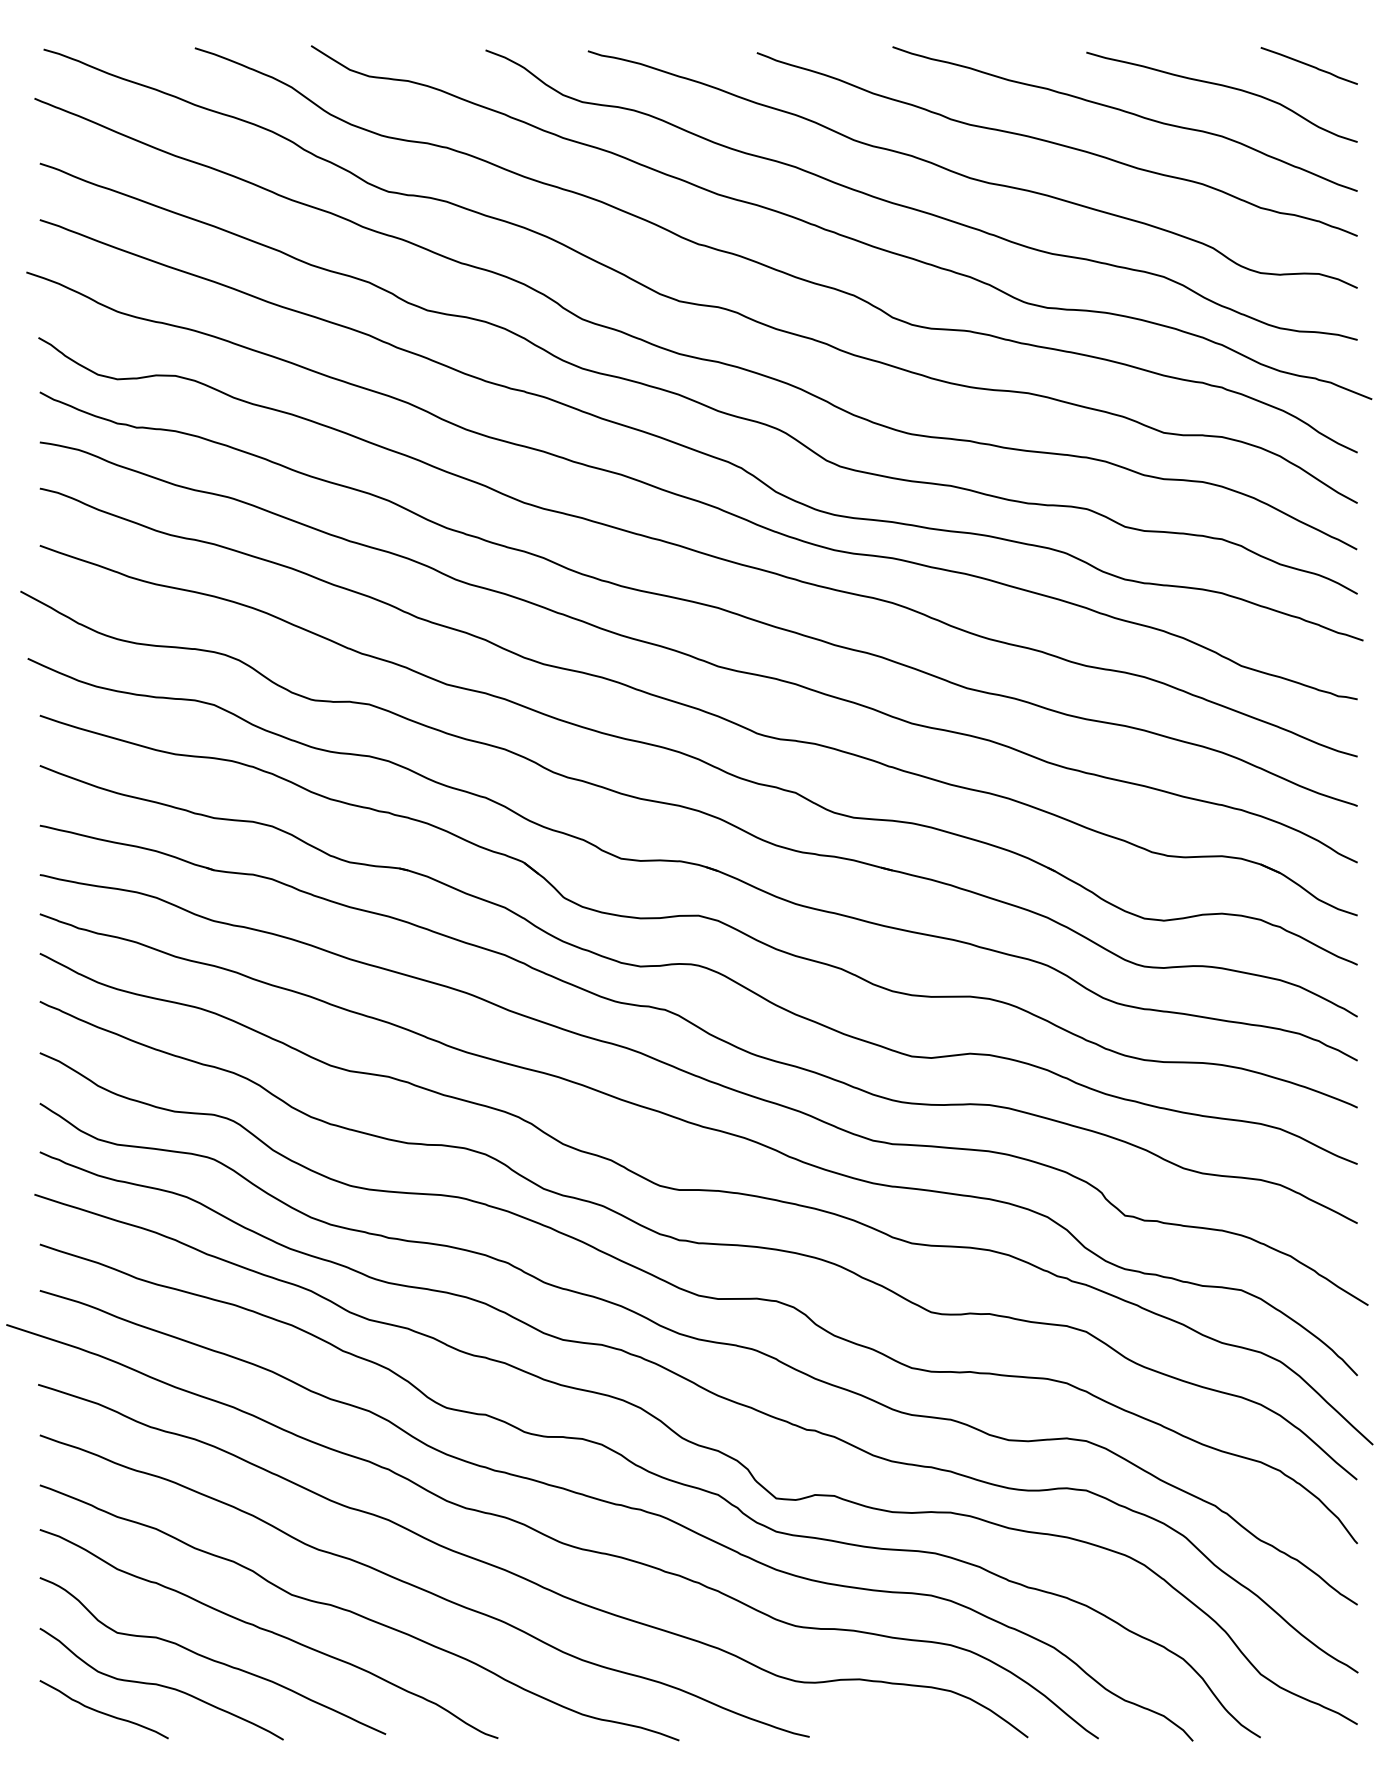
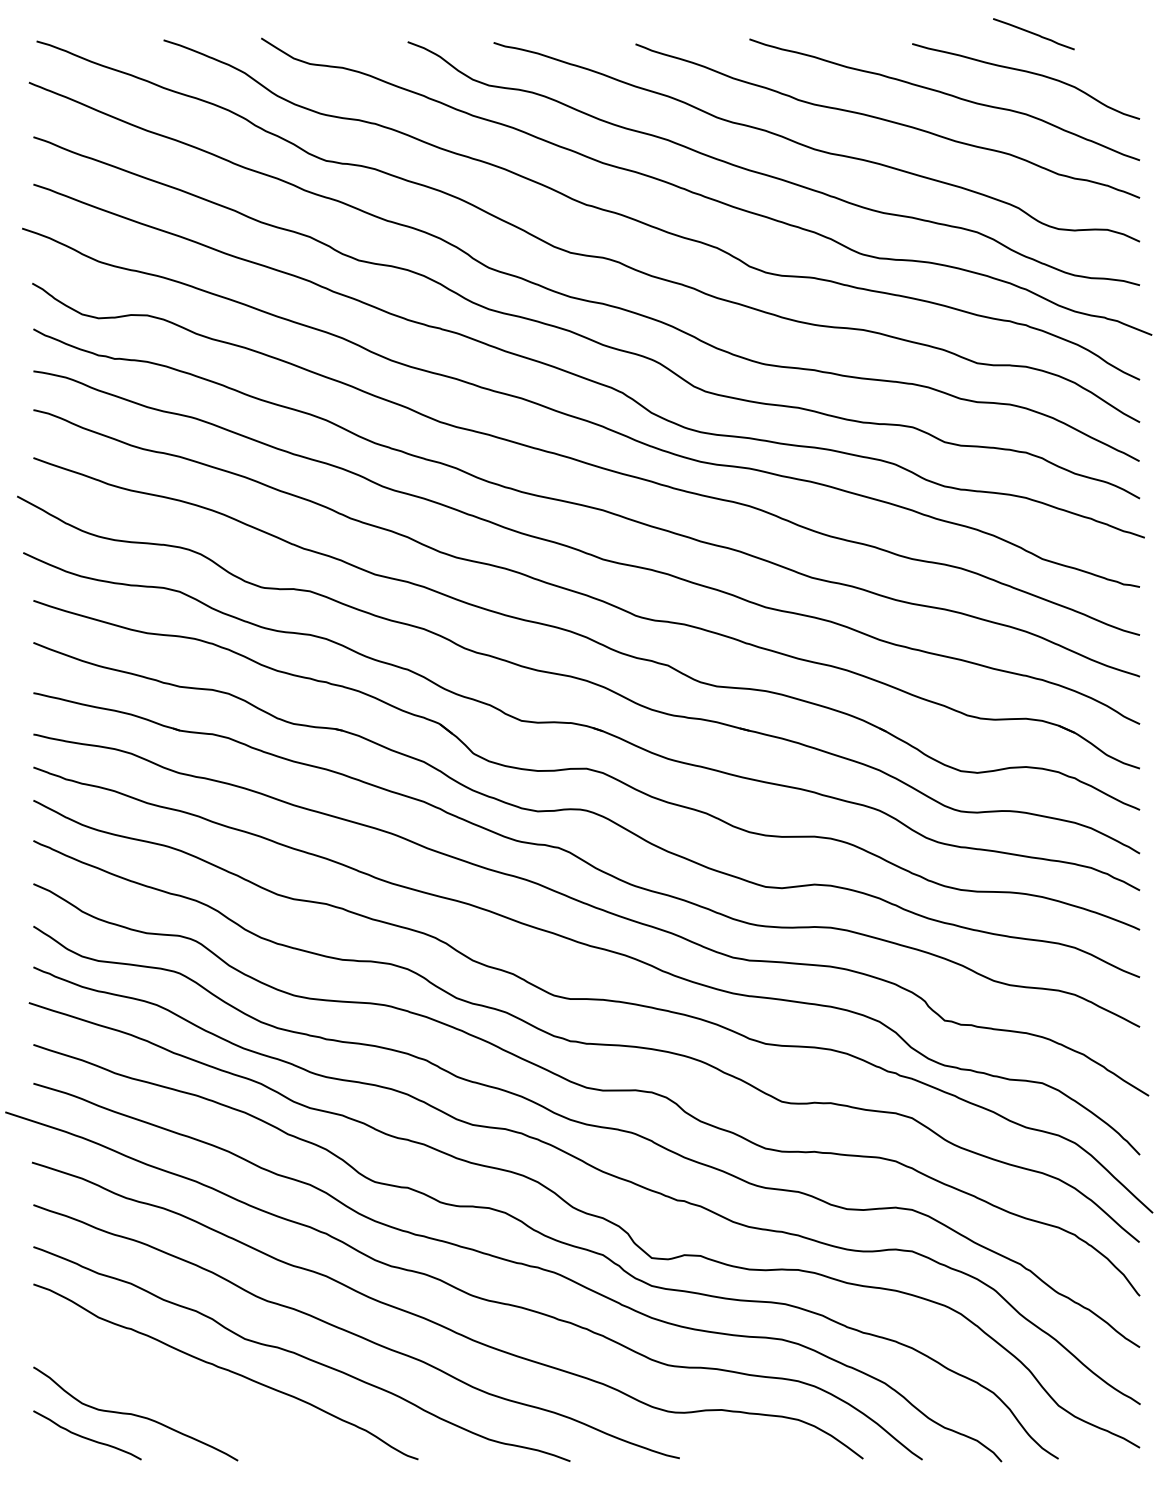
line: (1308, 65) -> (1033, 33), moved
curve: (211, 1658) -> (177, 1392), removed

